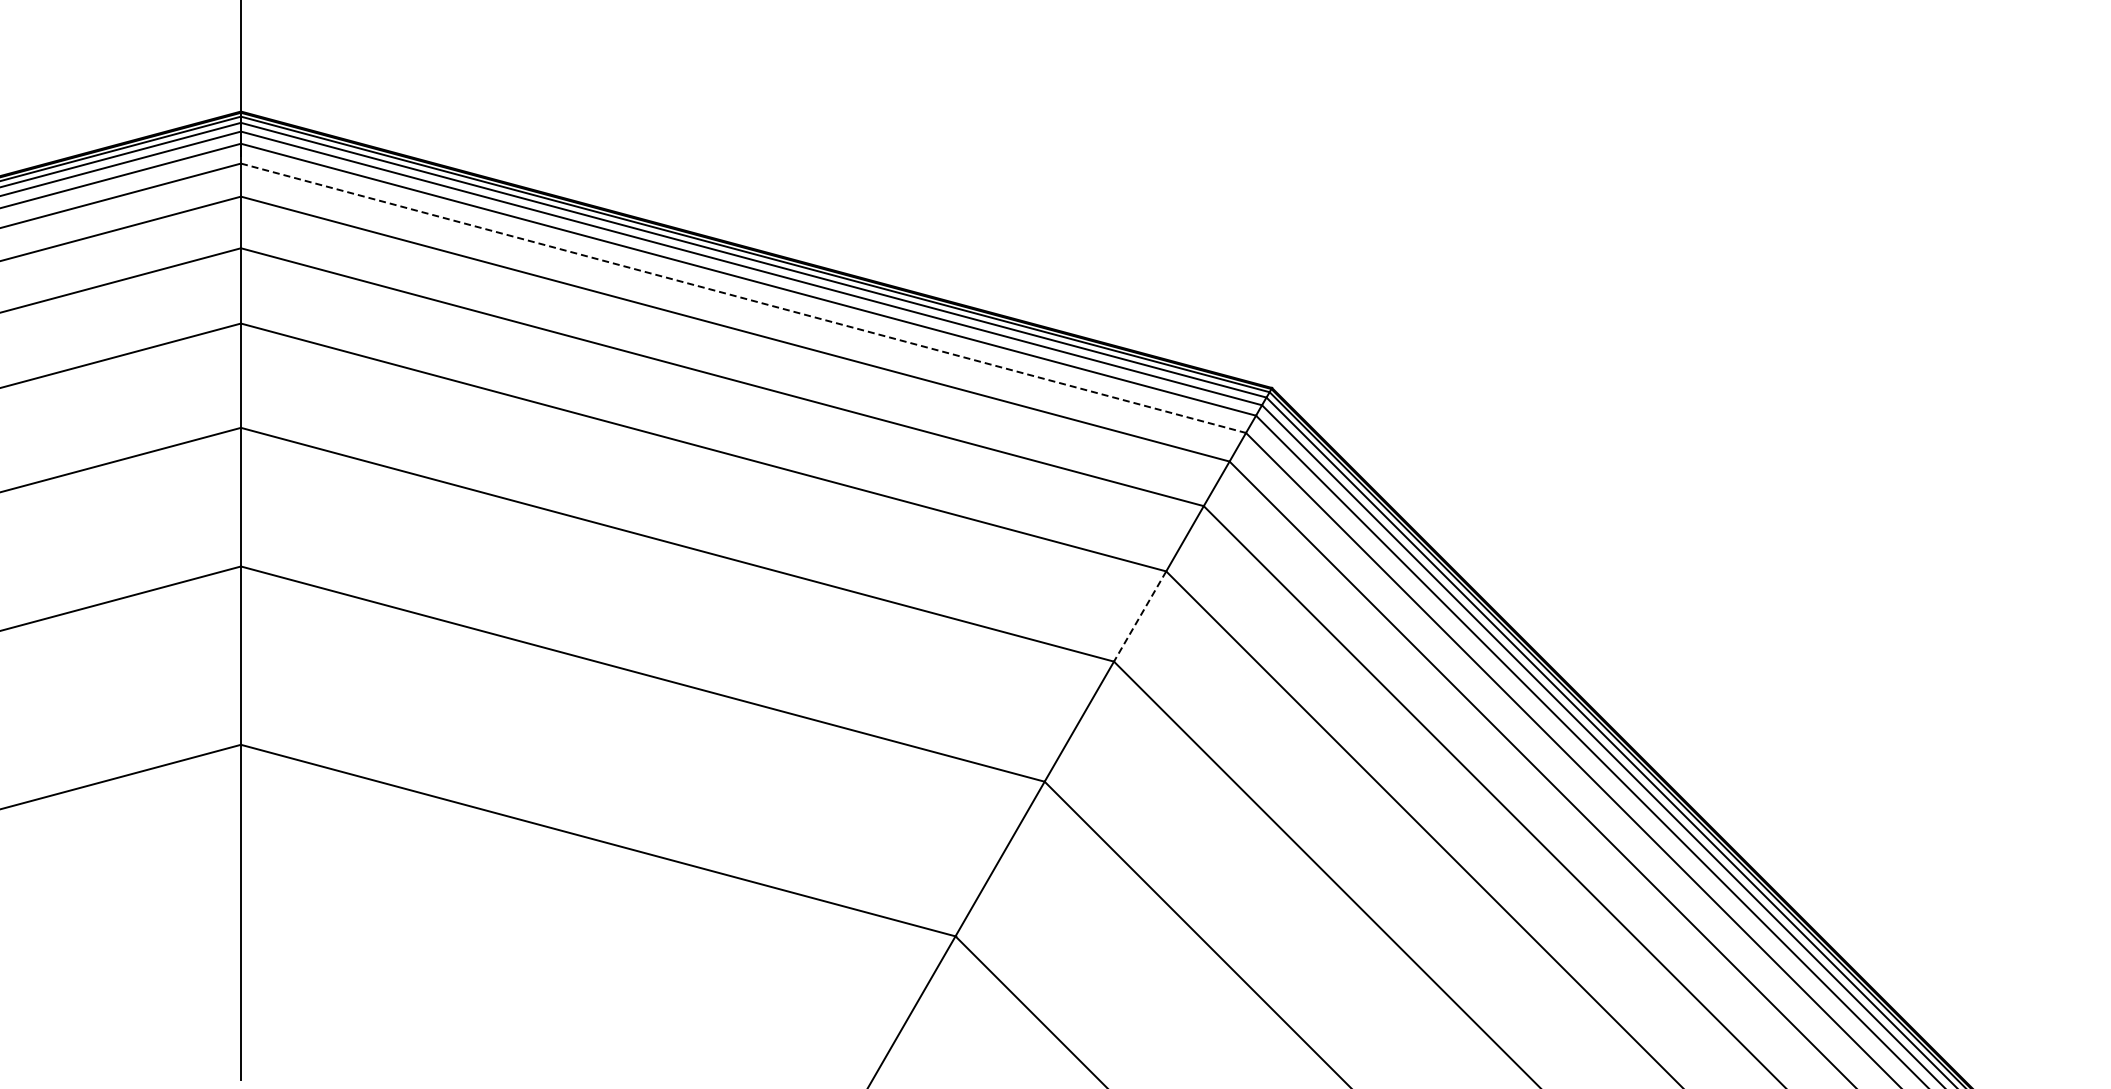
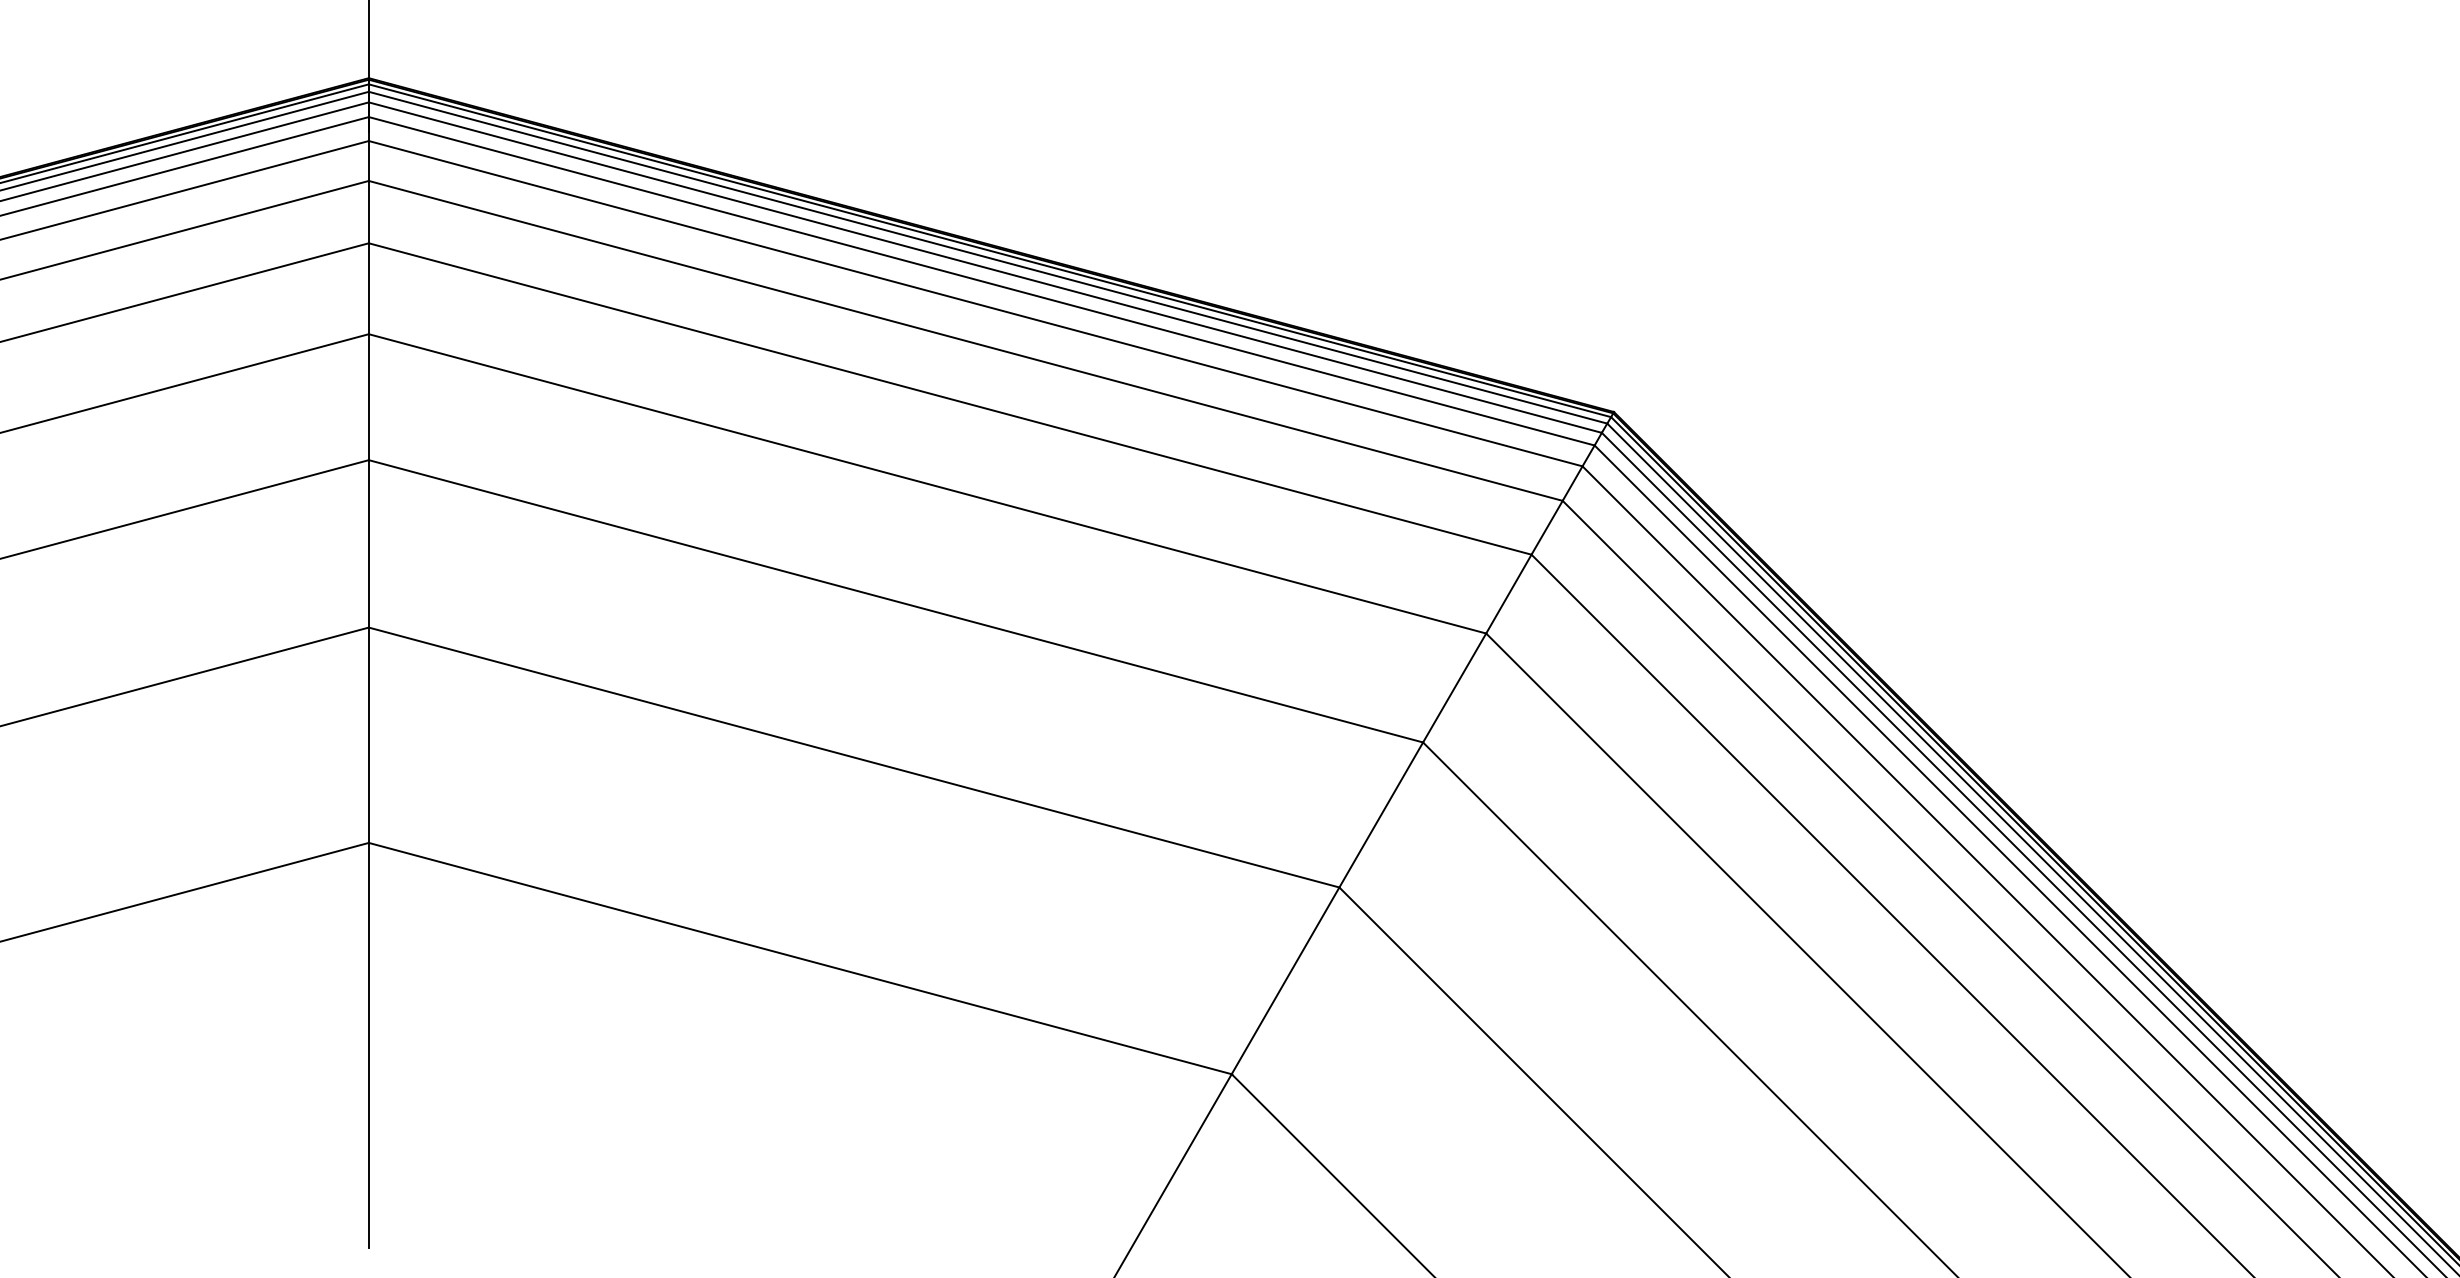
line: (744, 298) -> (976, 303), dashed -> solid
line: (1139, 616) -> (1453, 687), dashed -> solid

